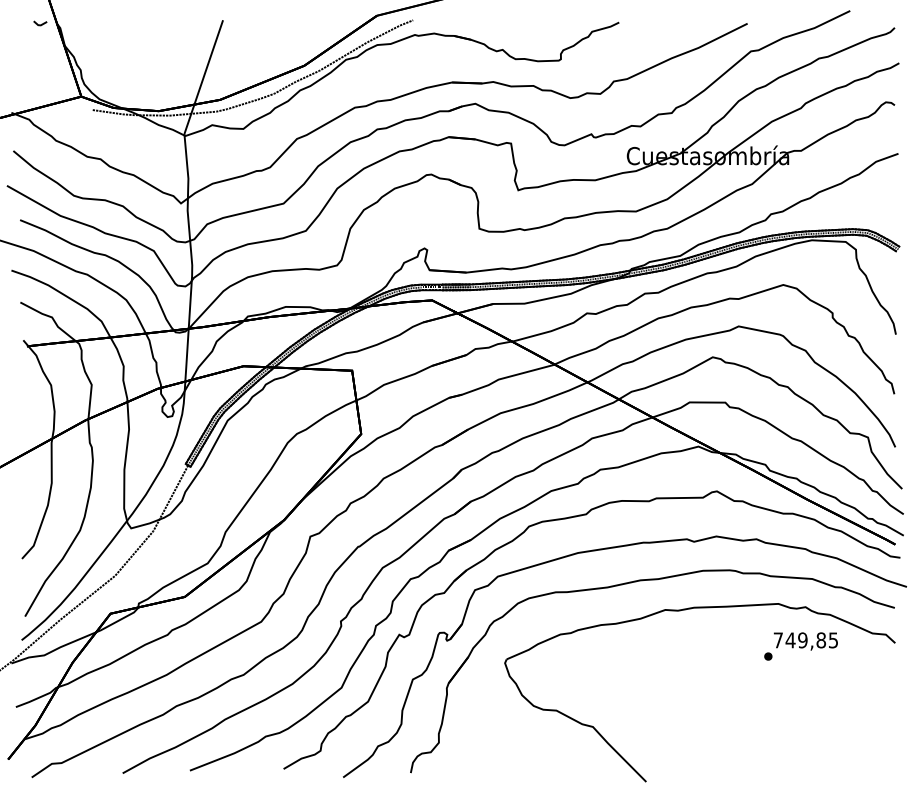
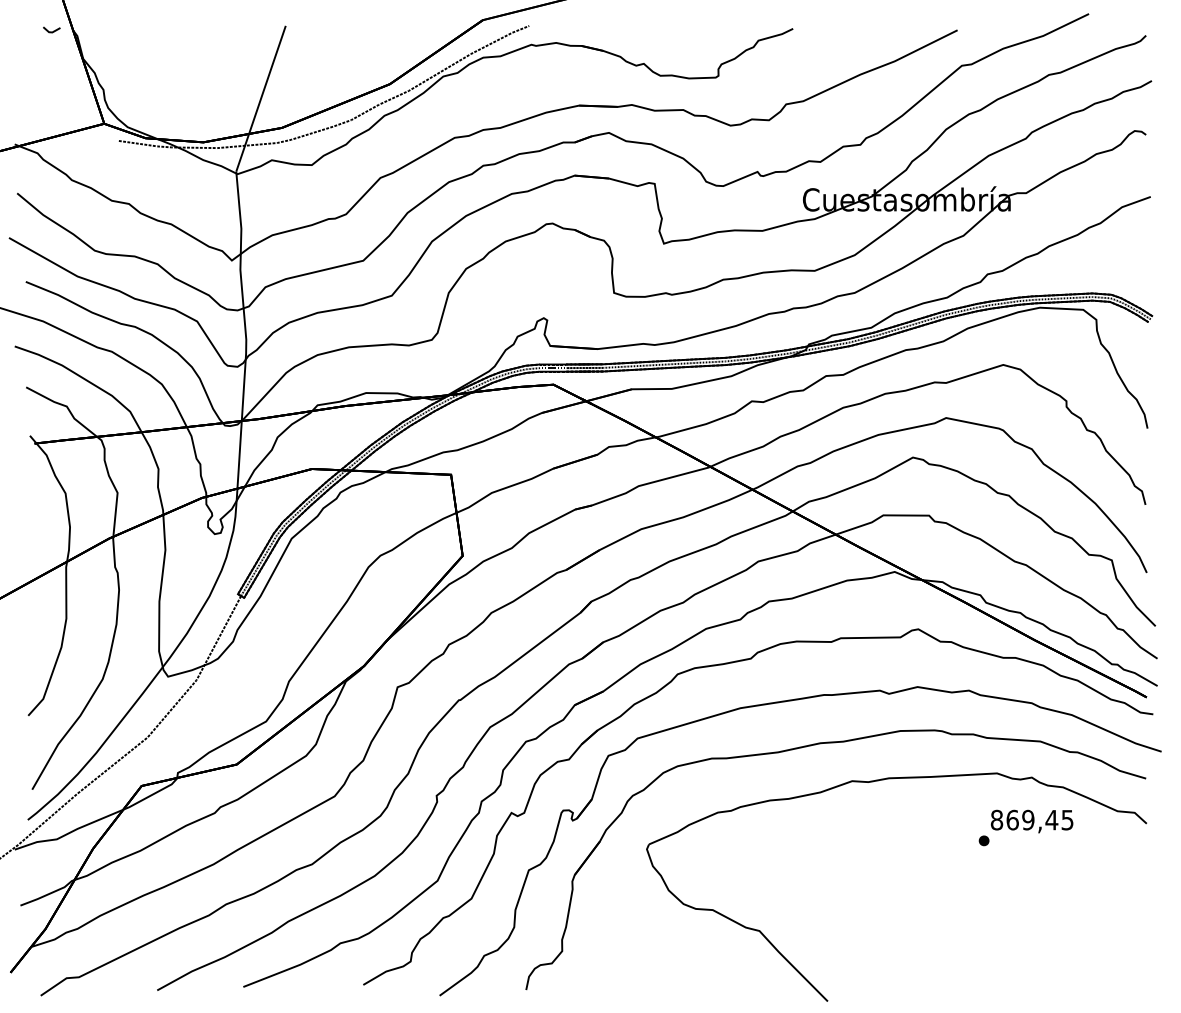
text: (799, 639) -> (1024, 819), 749,85 -> 869,45

